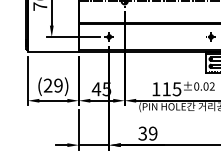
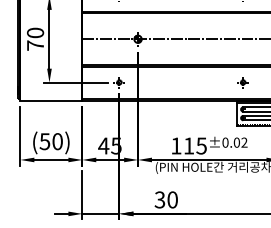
text: (52, 85) -> (50, 141), (29) -> (50)
text: (153, 133) -> (172, 199), 39 -> 30

